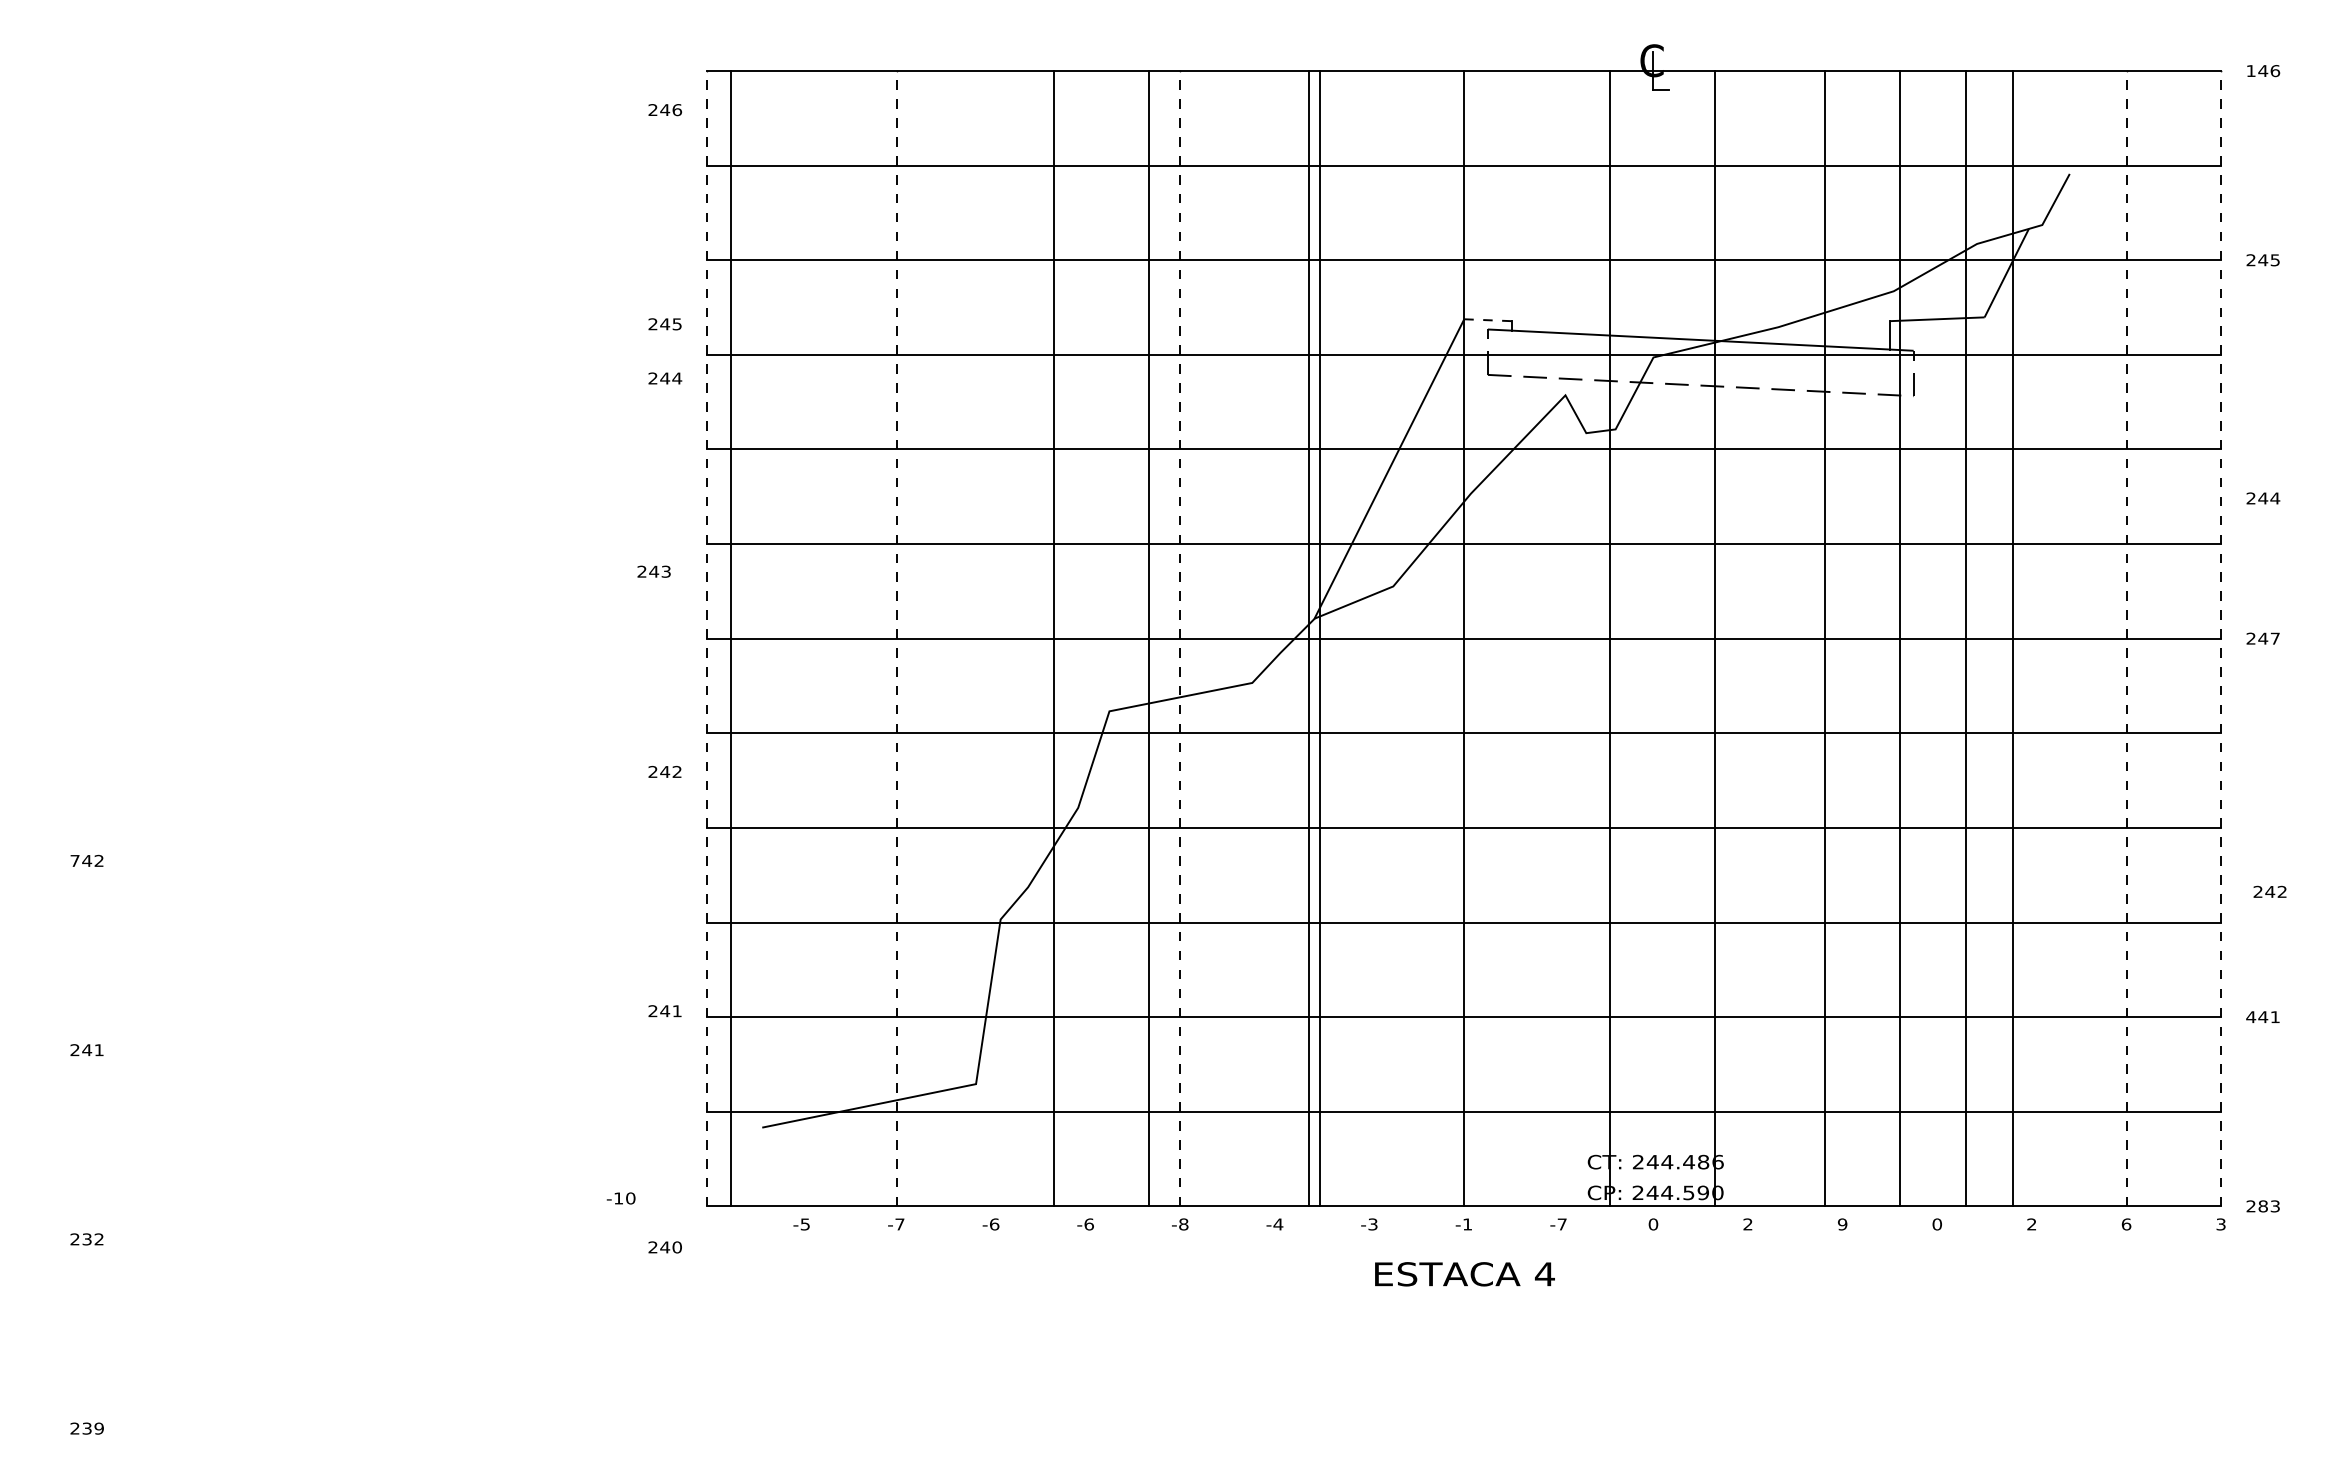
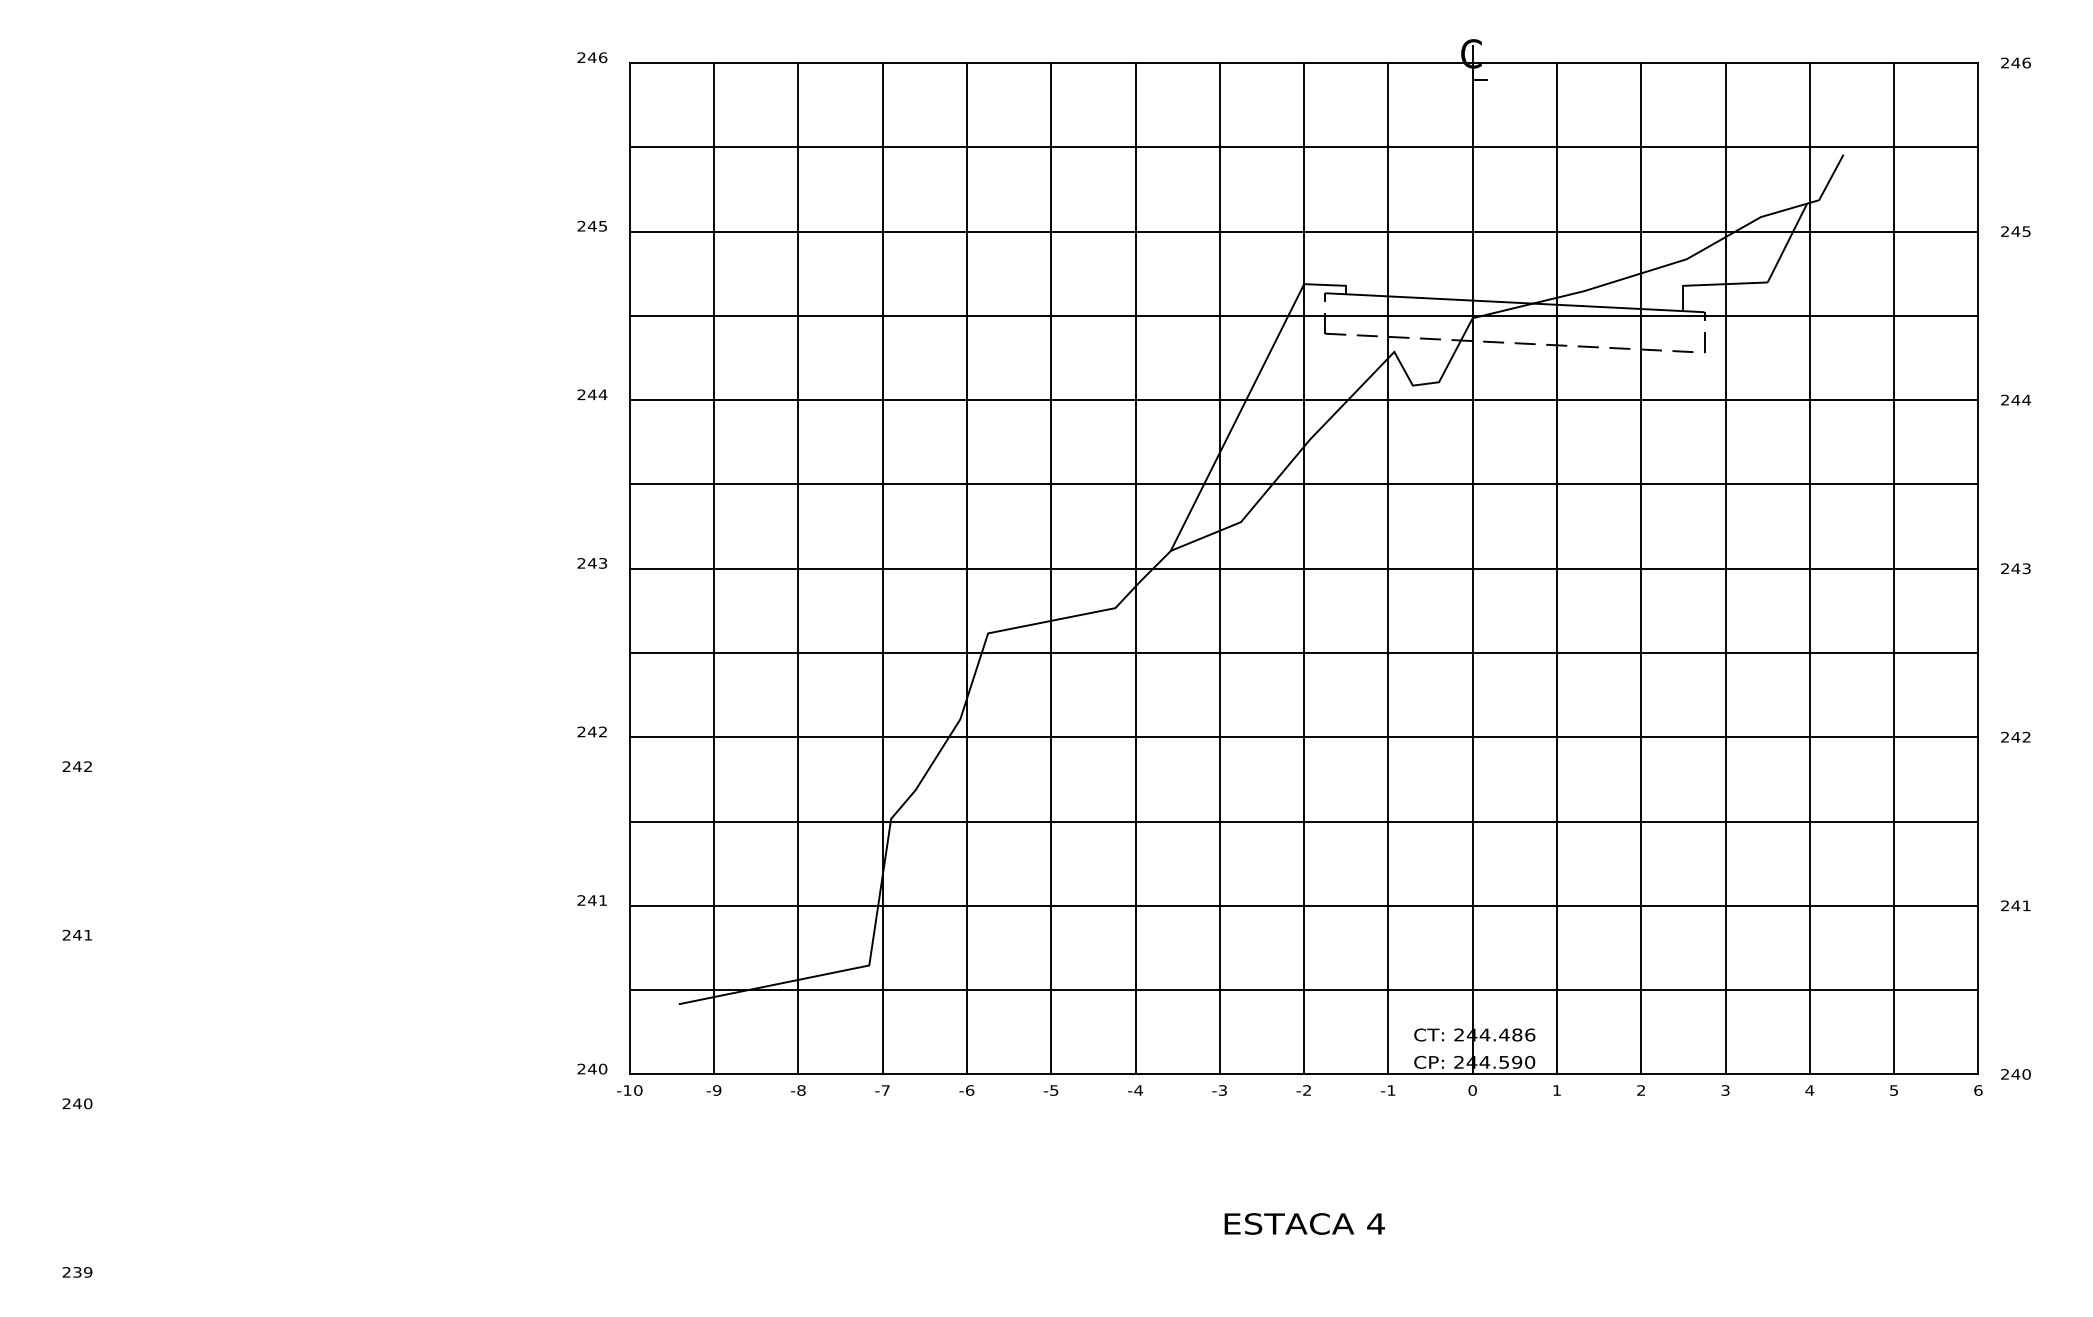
text: (2250, 70) -> (2004, 62), 146 -> 246
text: (664, 110) -> (591, 58), moved
line: (1487, 320) -> (1324, 285), dashed -> solid
text: (664, 324) -> (591, 226), moved
text: (665, 378) -> (592, 394), moved
text: (2263, 498) -> (2016, 400), moved
text: (653, 571) -> (591, 563), moved
line: (707, 638) -> (630, 568), dashed -> solid
line: (730, 638) -> (713, 568), moved
line: (896, 638) -> (798, 568), dashed -> solid
line: (1054, 638) -> (883, 568), moved
line: (1148, 638) -> (966, 568), moved
line: (1180, 638) -> (1051, 568), dashed -> solid
line: (1308, 638) -> (1219, 568), moved
line: (1320, 638) -> (1136, 568), moved
line: (1609, 638) -> (1388, 568), moved
line: (1715, 638) -> (1472, 568), moved
line: (1825, 638) -> (1557, 568), moved
line: (1899, 638) -> (1641, 568), moved
line: (1965, 638) -> (1809, 568), moved
line: (2013, 638) -> (1725, 568), moved
line: (2126, 638) -> (1894, 568), dashed -> solid
line: (2221, 638) -> (1978, 568), dashed -> solid
text: (2274, 638) -> (2025, 568), 247 -> 243
text: (664, 771) -> (591, 731), moved
text: (74, 860) -> (66, 766), 742 -> 242
text: (2269, 891) -> (2015, 736), moved
text: (2251, 1017) -> (2005, 906), 441 -> 241
text: (620, 1198) -> (629, 1090), moved
text: (2269, 1206) -> (2021, 1074), 283 -> 240
text: (804, 1224) -> (716, 1090), -5 -> -9
text: (899, 1224) -> (801, 1090), -7 -> -8
text: (994, 1224) -> (885, 1090), -6 -> -7
text: (1183, 1224) -> (1054, 1090), -8 -> -5
text: (1467, 1224) -> (1307, 1090), -1 -> -2
text: (1561, 1224) -> (1390, 1090), -7 -> -1
text: (1747, 1224) -> (1556, 1090), 2 -> 1
text: (1842, 1224) -> (1641, 1090), 9 -> 2
text: (1936, 1224) -> (1724, 1090), 0 -> 3
text: (2031, 1224) -> (1809, 1090), 2 -> 4
text: (2126, 1224) -> (1894, 1090), 6 -> 5
text: (2220, 1224) -> (1977, 1090), 3 -> 6
text: (92, 1239) -> (82, 1103), 232 -> 240
text: (664, 1247) -> (591, 1069), moved
text: (1464, 1274) -> (1304, 1224), moved

